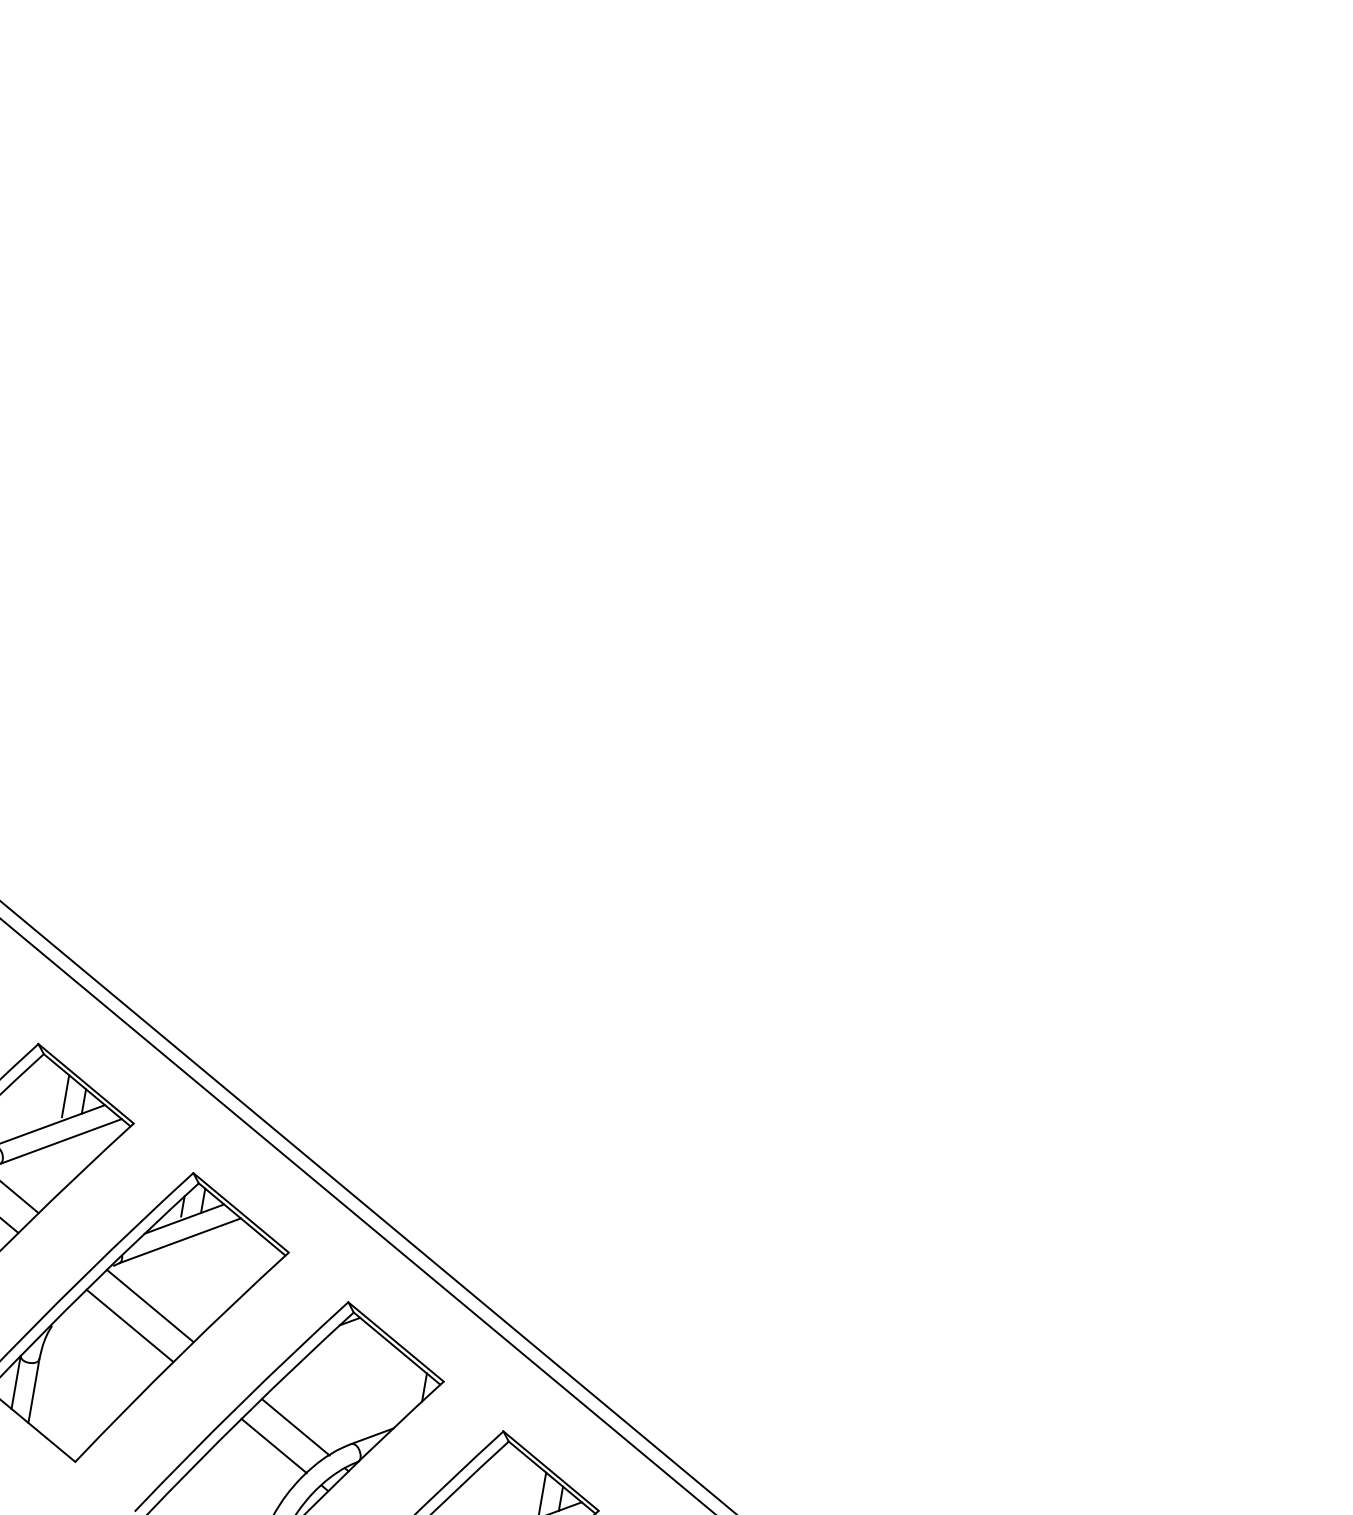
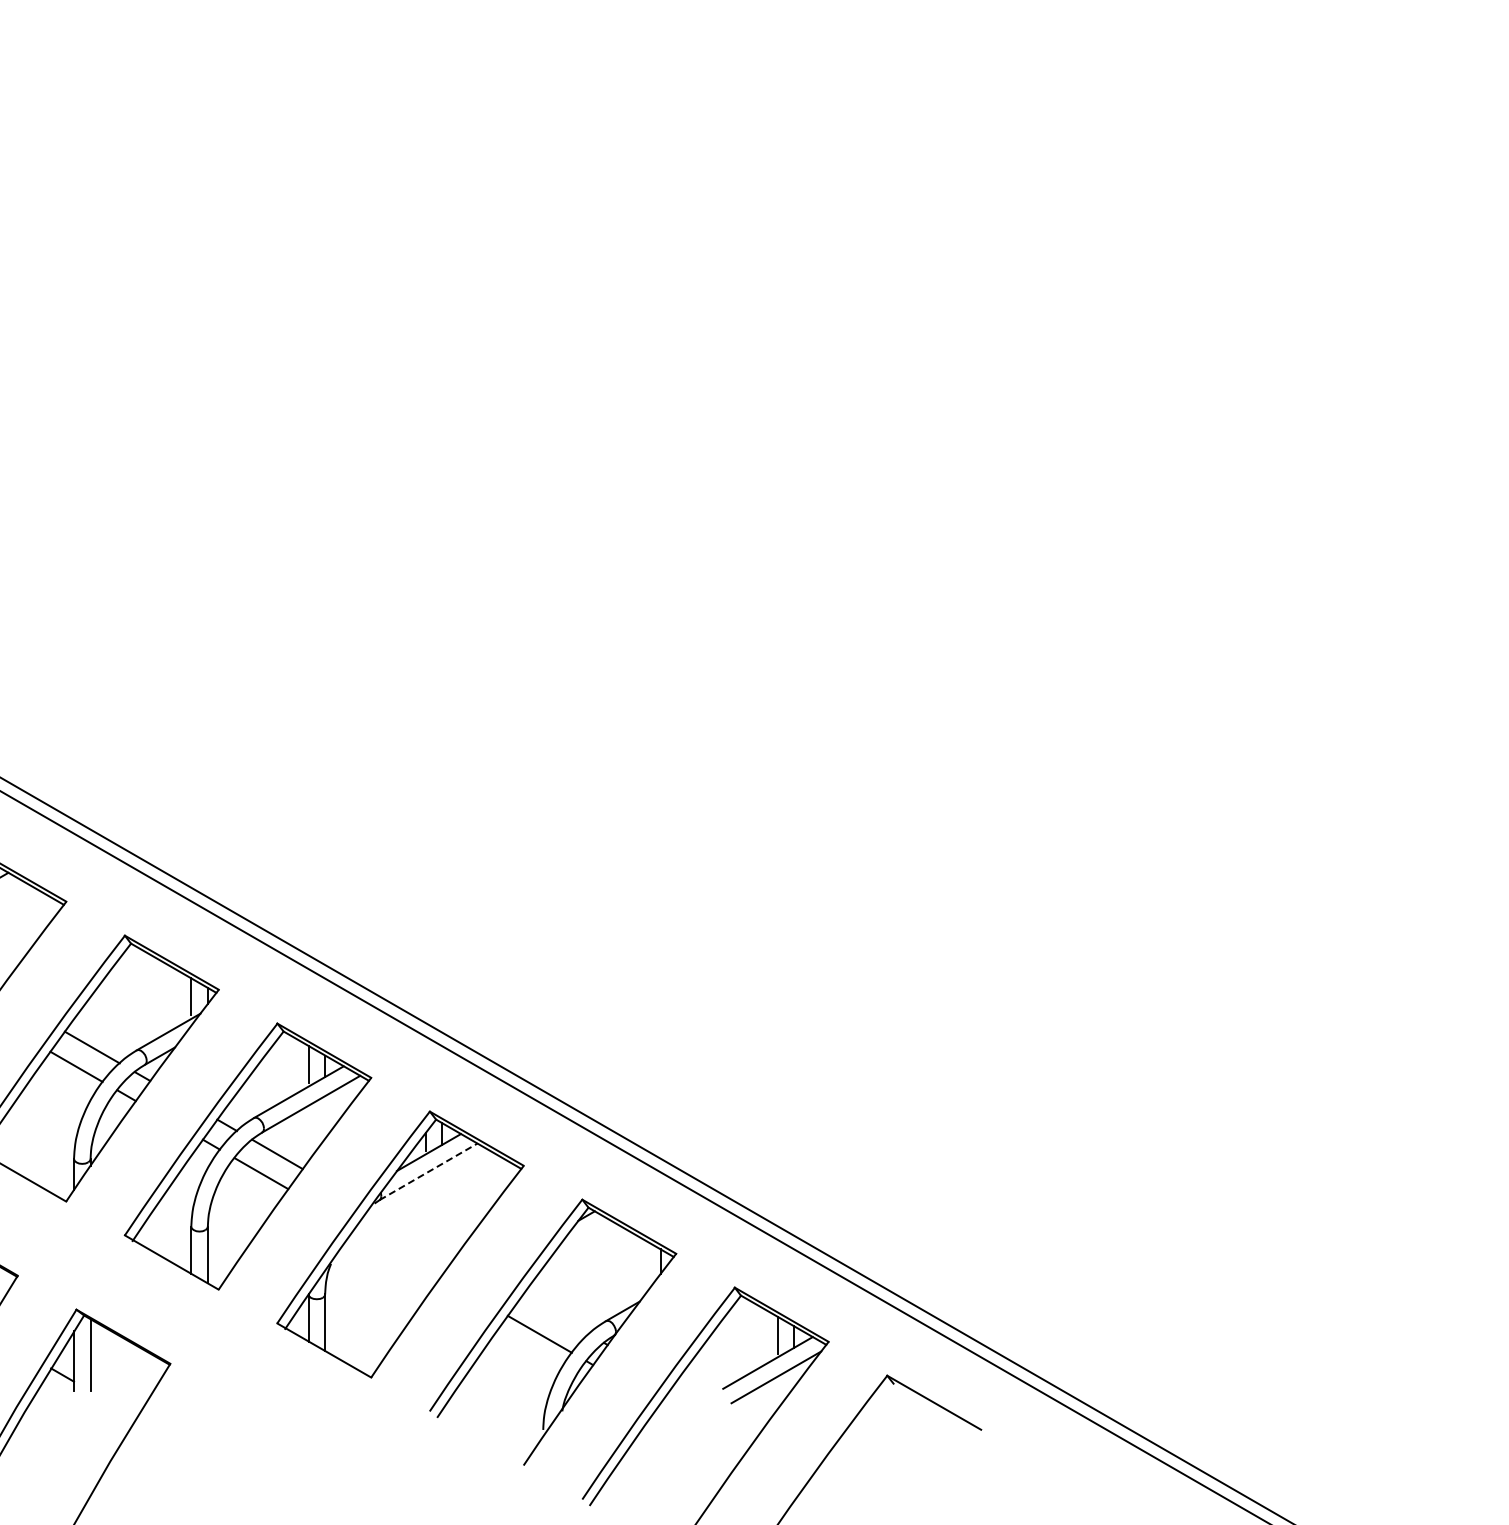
line: (180, 1240) -> (428, 1171), solid -> dashed
line: (150, 1305) -> (412, 1231), removed
line: (129, 1325) -> (397, 1252), removed
line: (295, 1426) -> (555, 1314), removed

